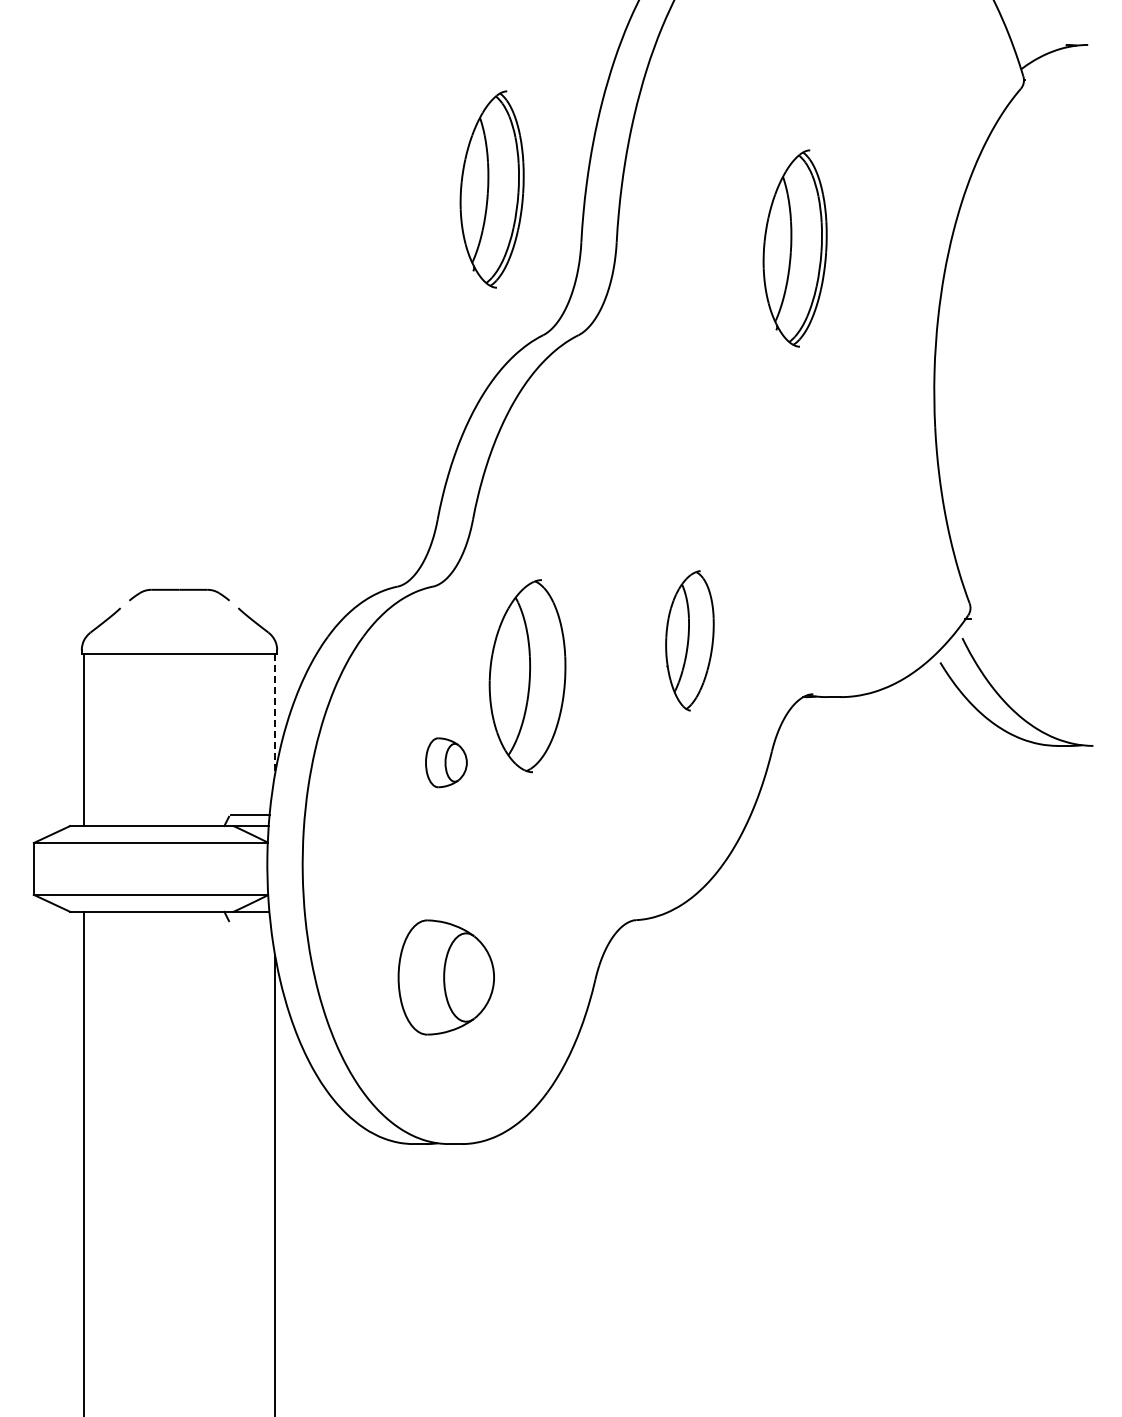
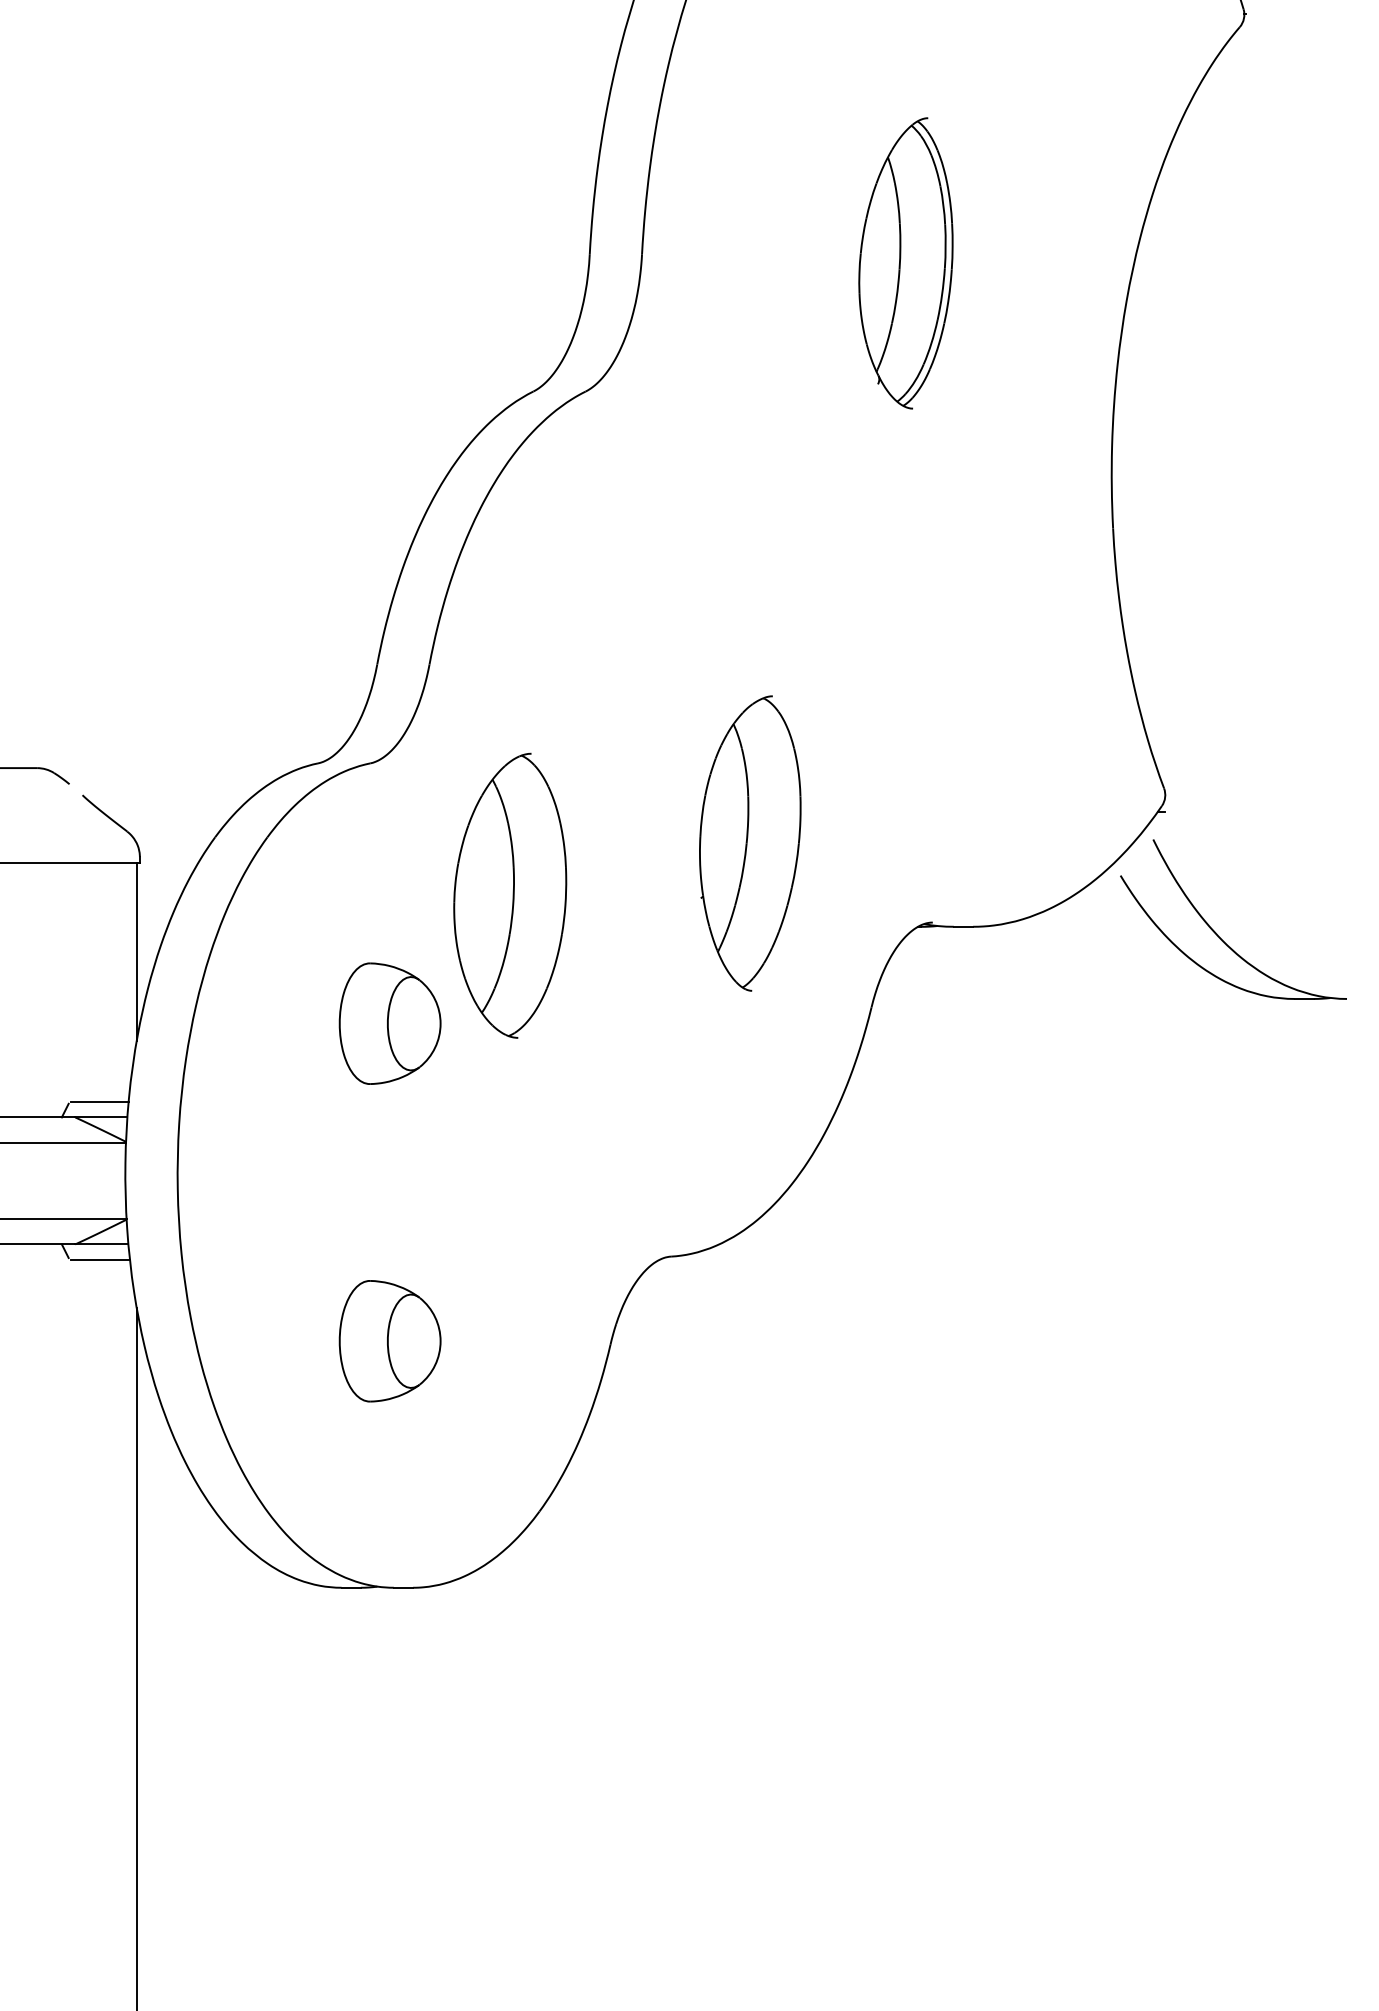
part: (491, 189) -> (456, 176), removed
part: (689, 640) -> (749, 843), size x1.43
line: (275, 714) -> (137, 952), dashed -> solid
part: (446, 762) -> (390, 1023), size x1.67
line: (250, 922) -> (100, 1260), added
part: (446, 976) -> (390, 1339), size x0.71

